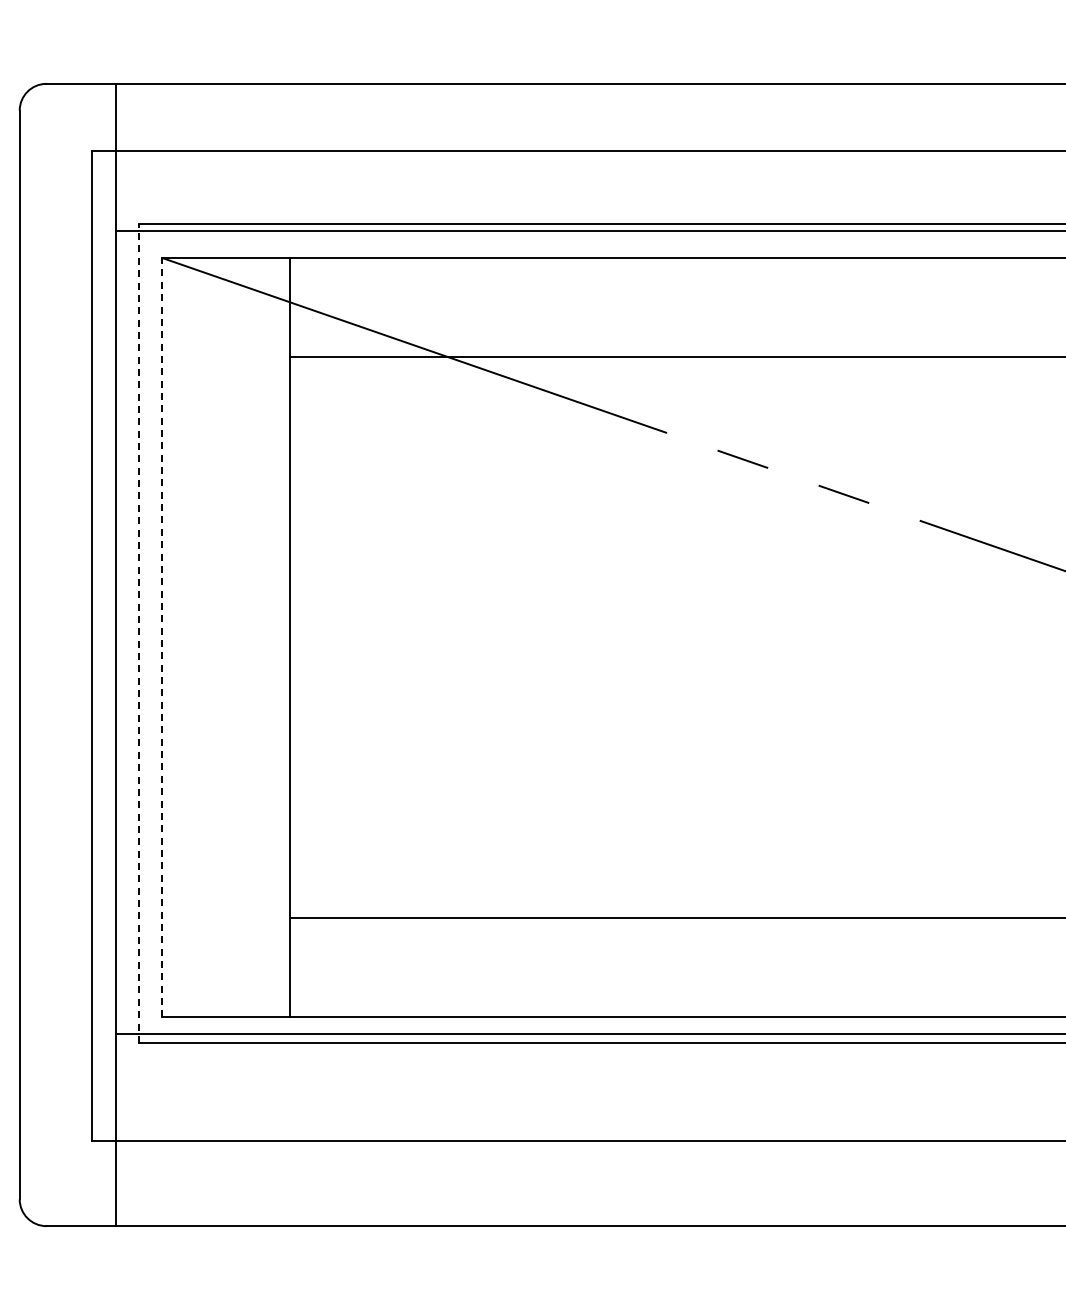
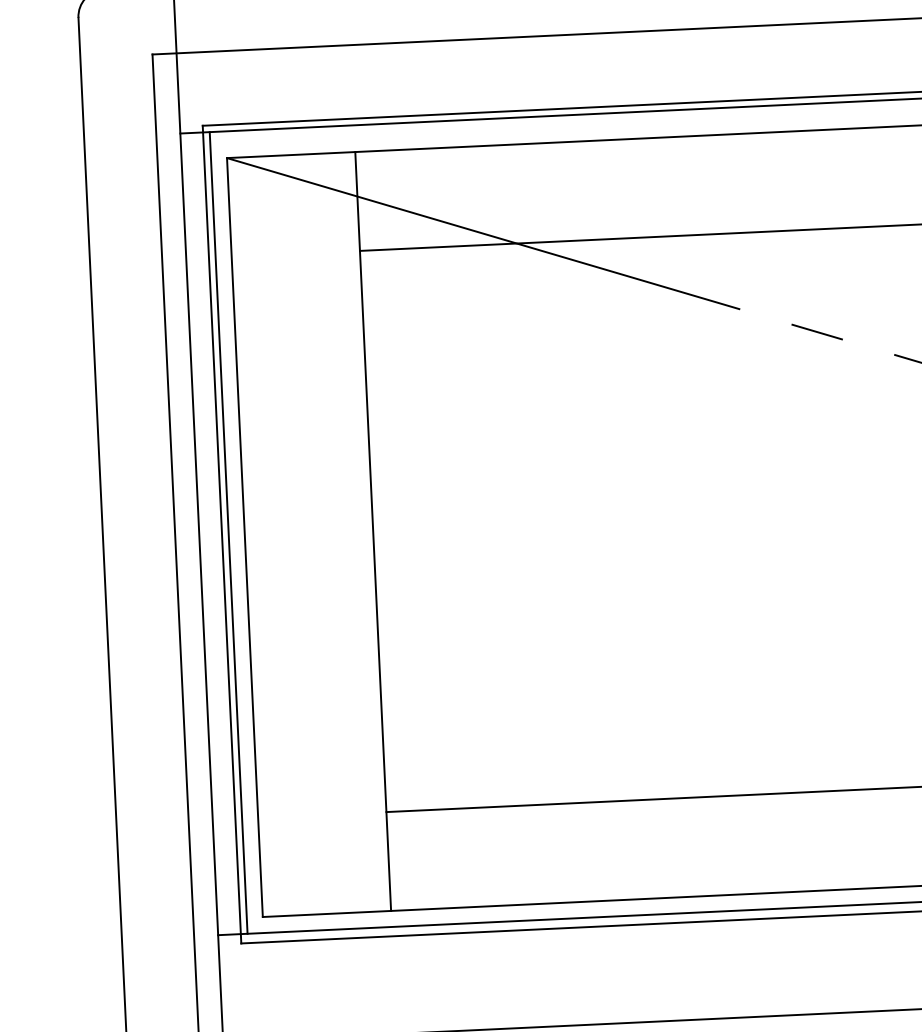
line: (145, 631) -> (228, 532), added
line: (138, 633) -> (221, 534), dashed -> solid
line: (161, 637) -> (244, 537), dashed -> solid

